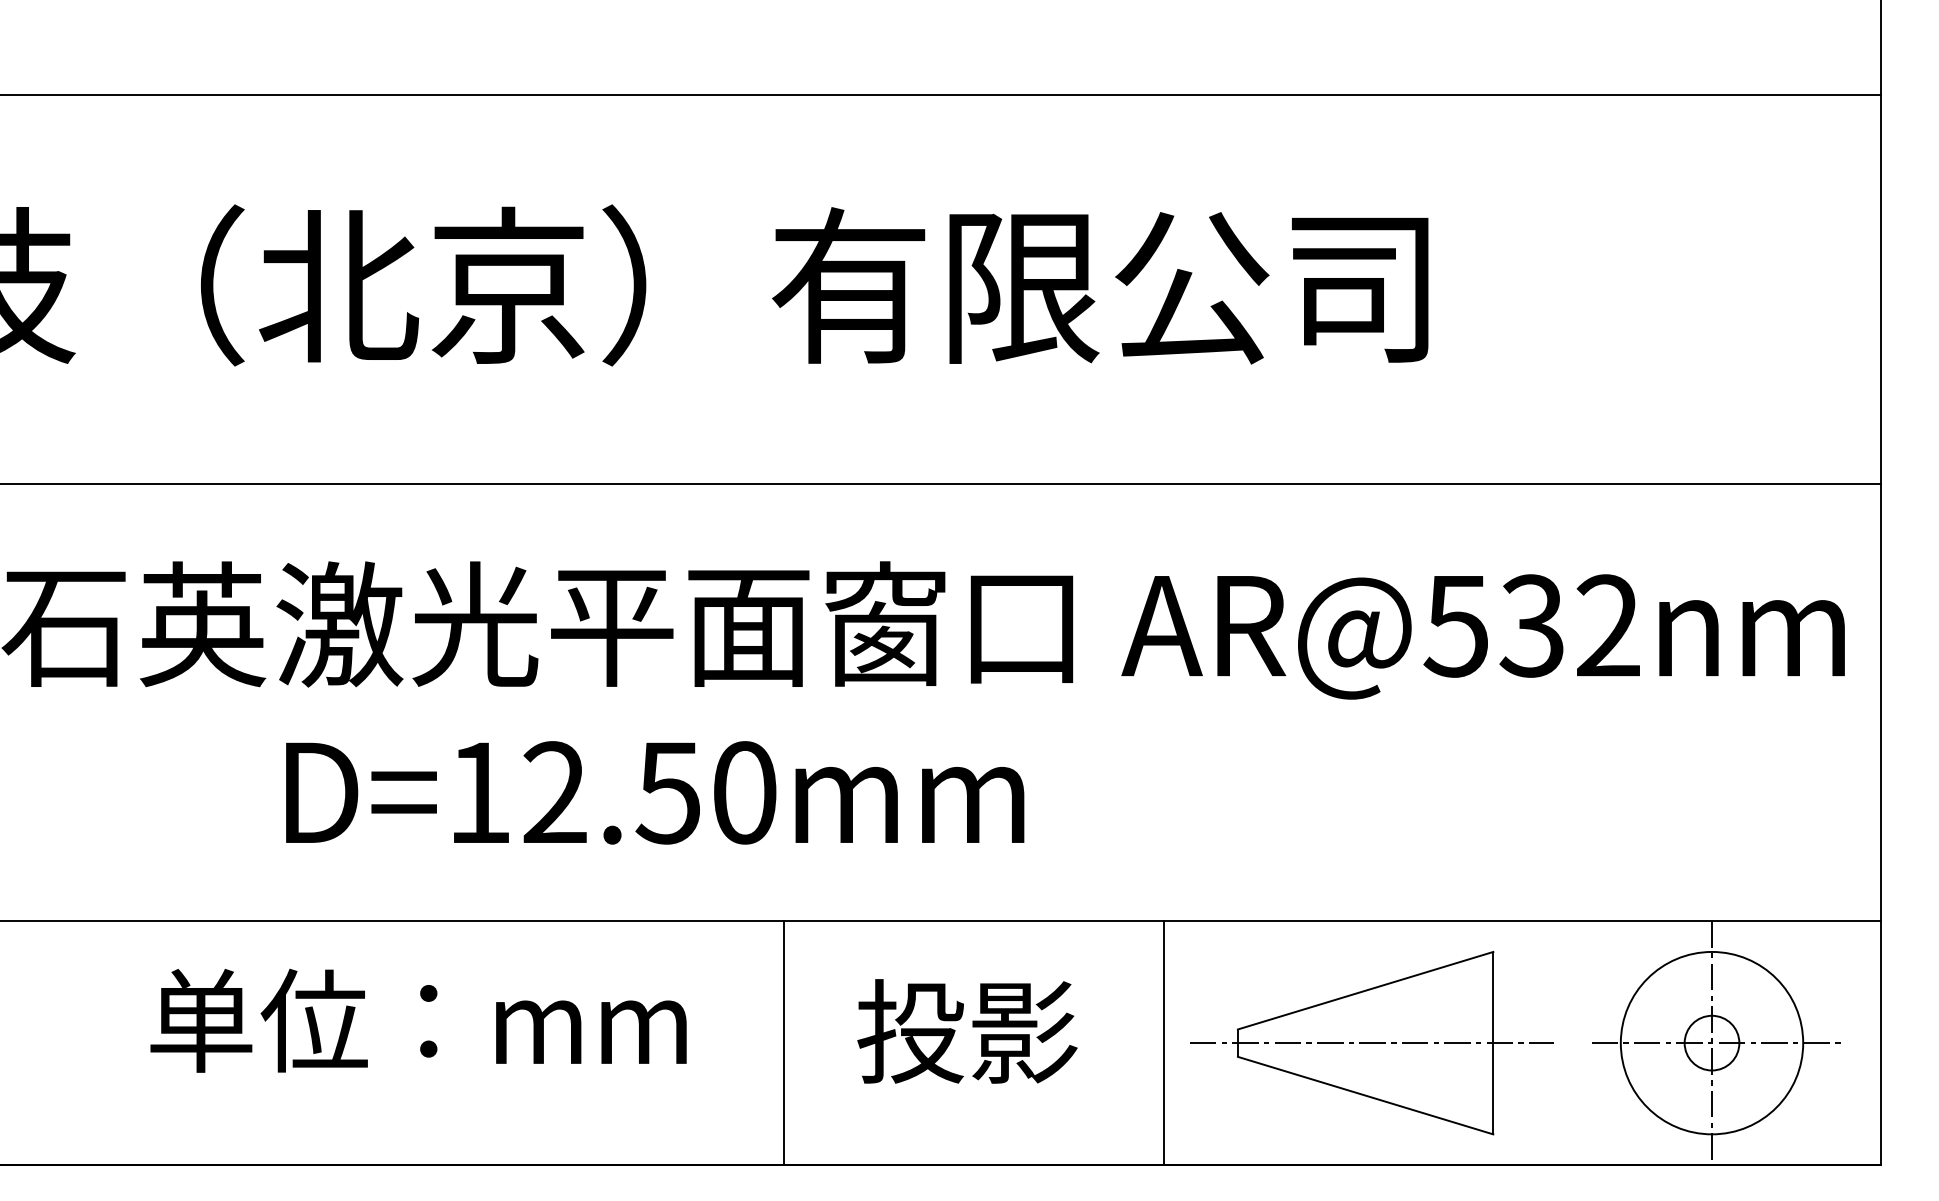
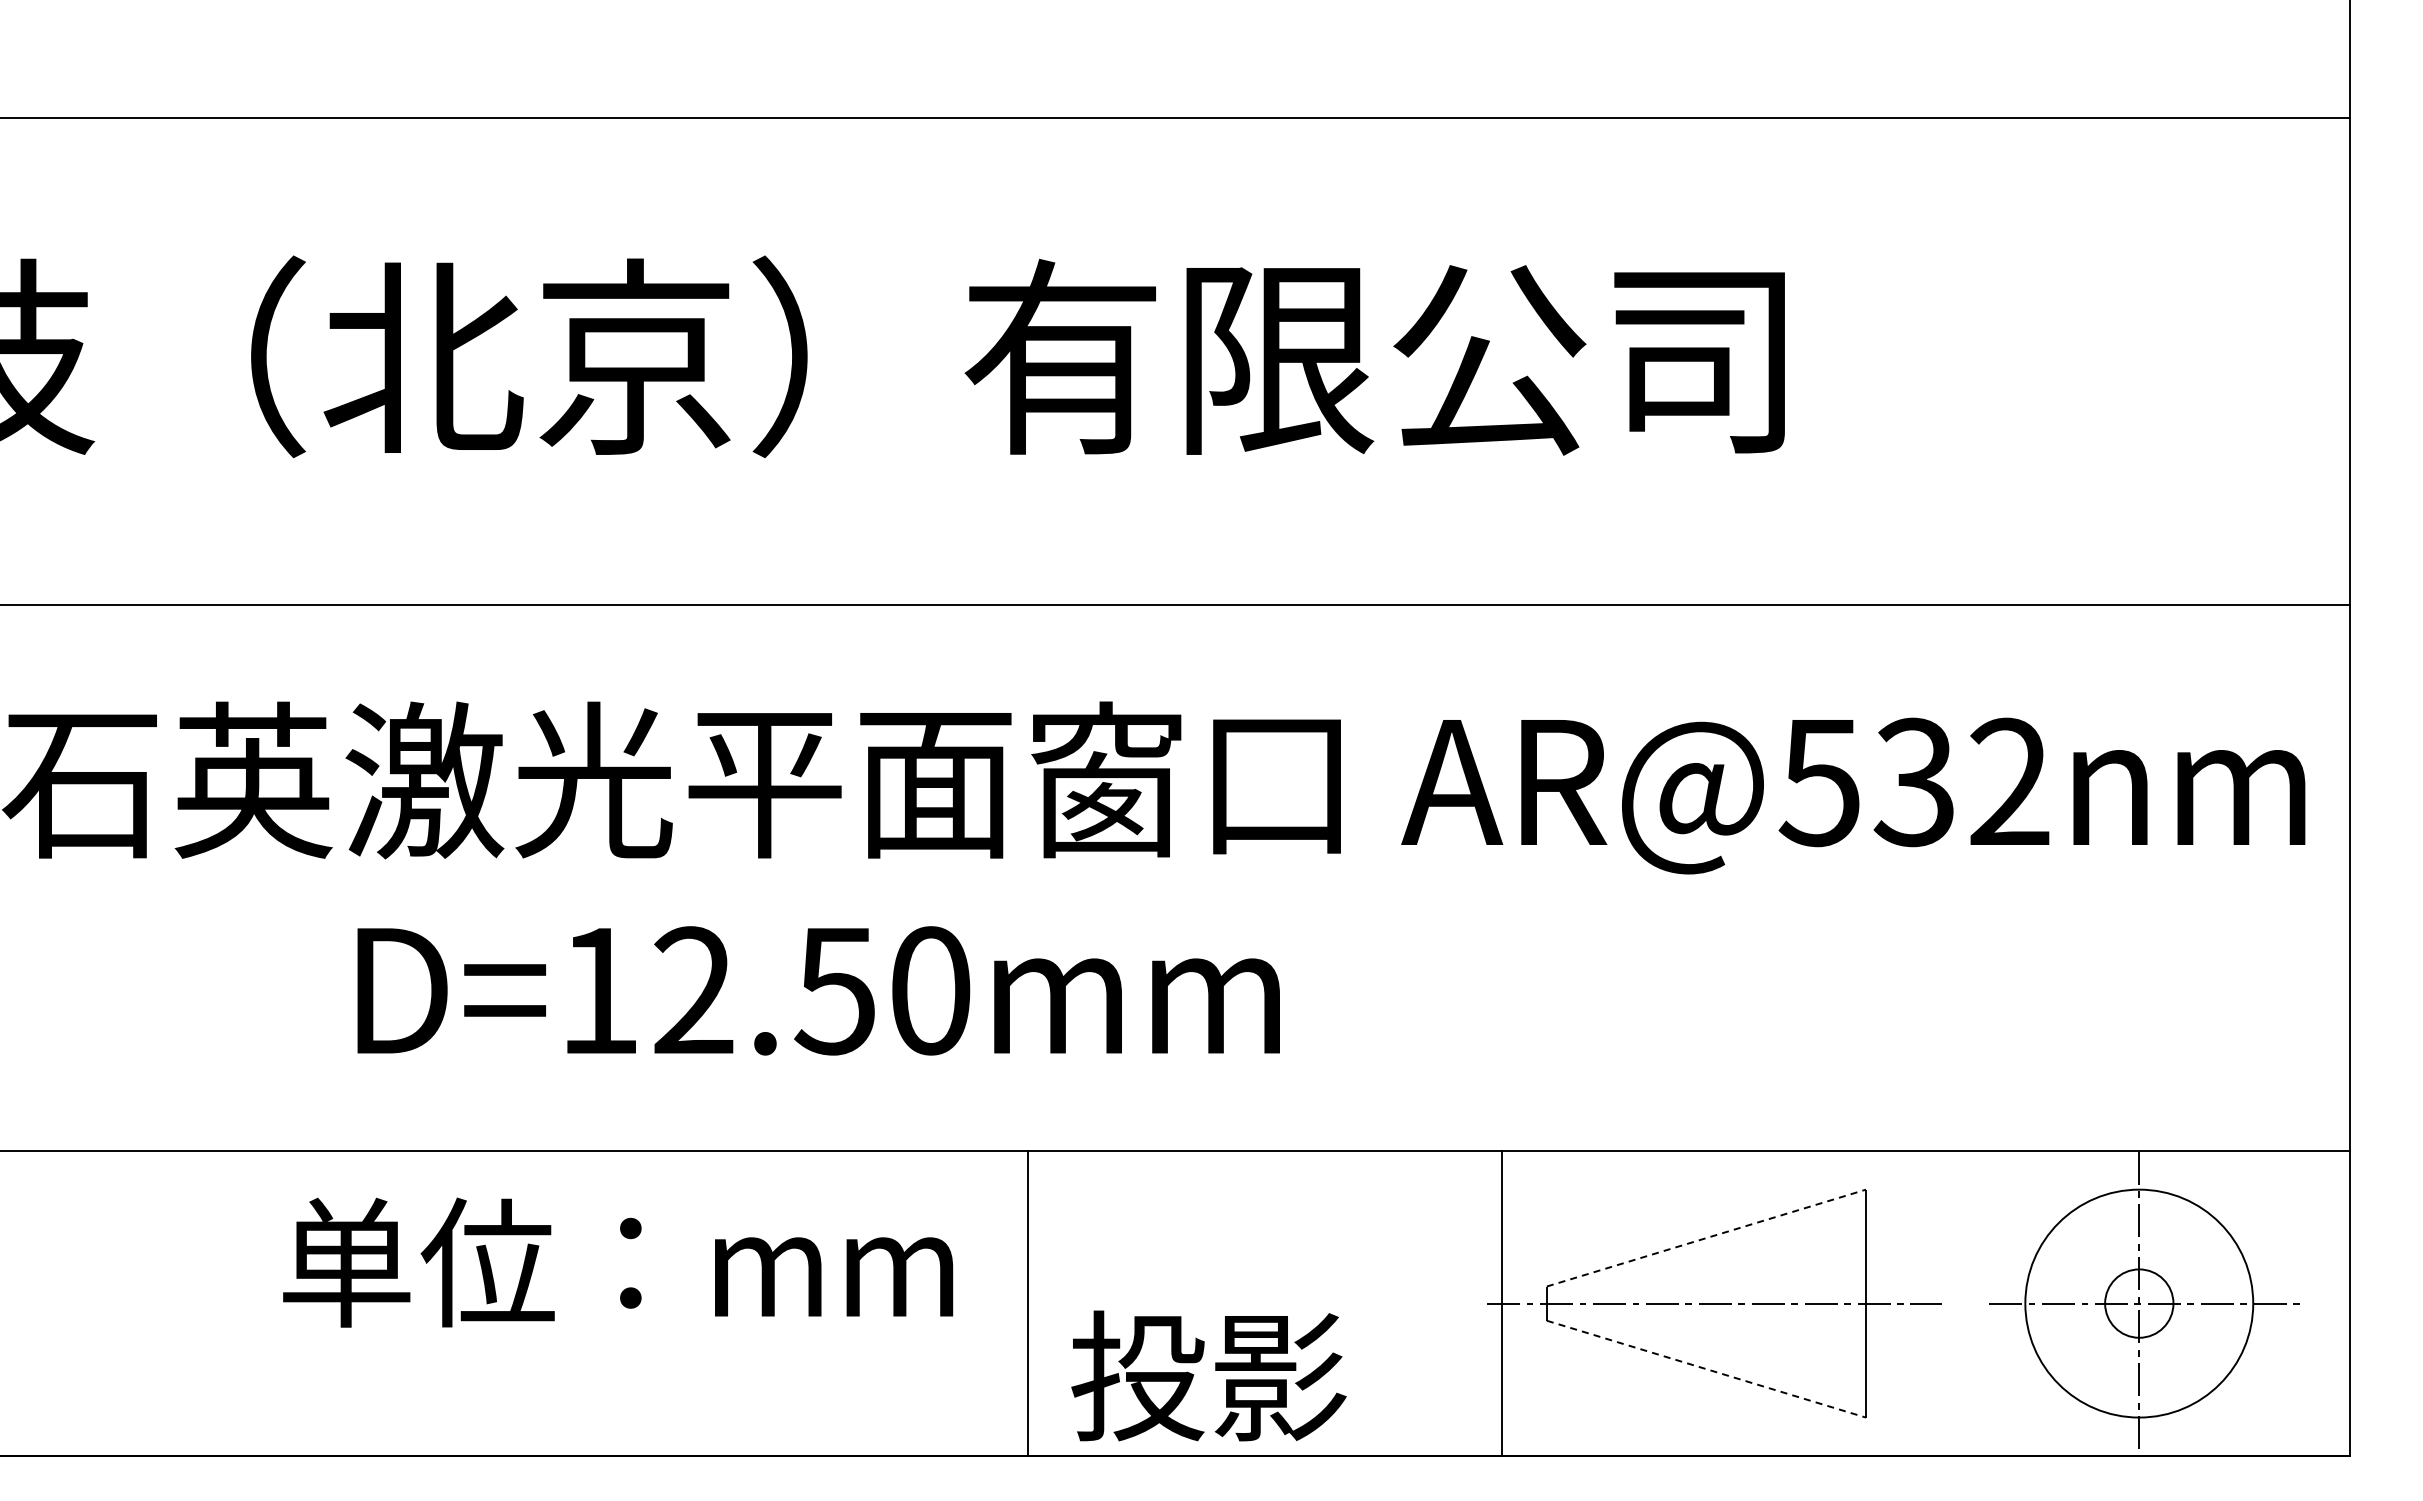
line: (1365, 991) -> (1706, 1238), solid -> dashed
text: (418, 1020) -> (618, 1262), moved
text: (967, 1031) -> (1208, 1375), moved
line: (783, 1043) -> (1028, 1303), moved
line: (1164, 1043) -> (1502, 1303), moved
line: (1365, 1095) -> (1706, 1369), solid -> dashed

